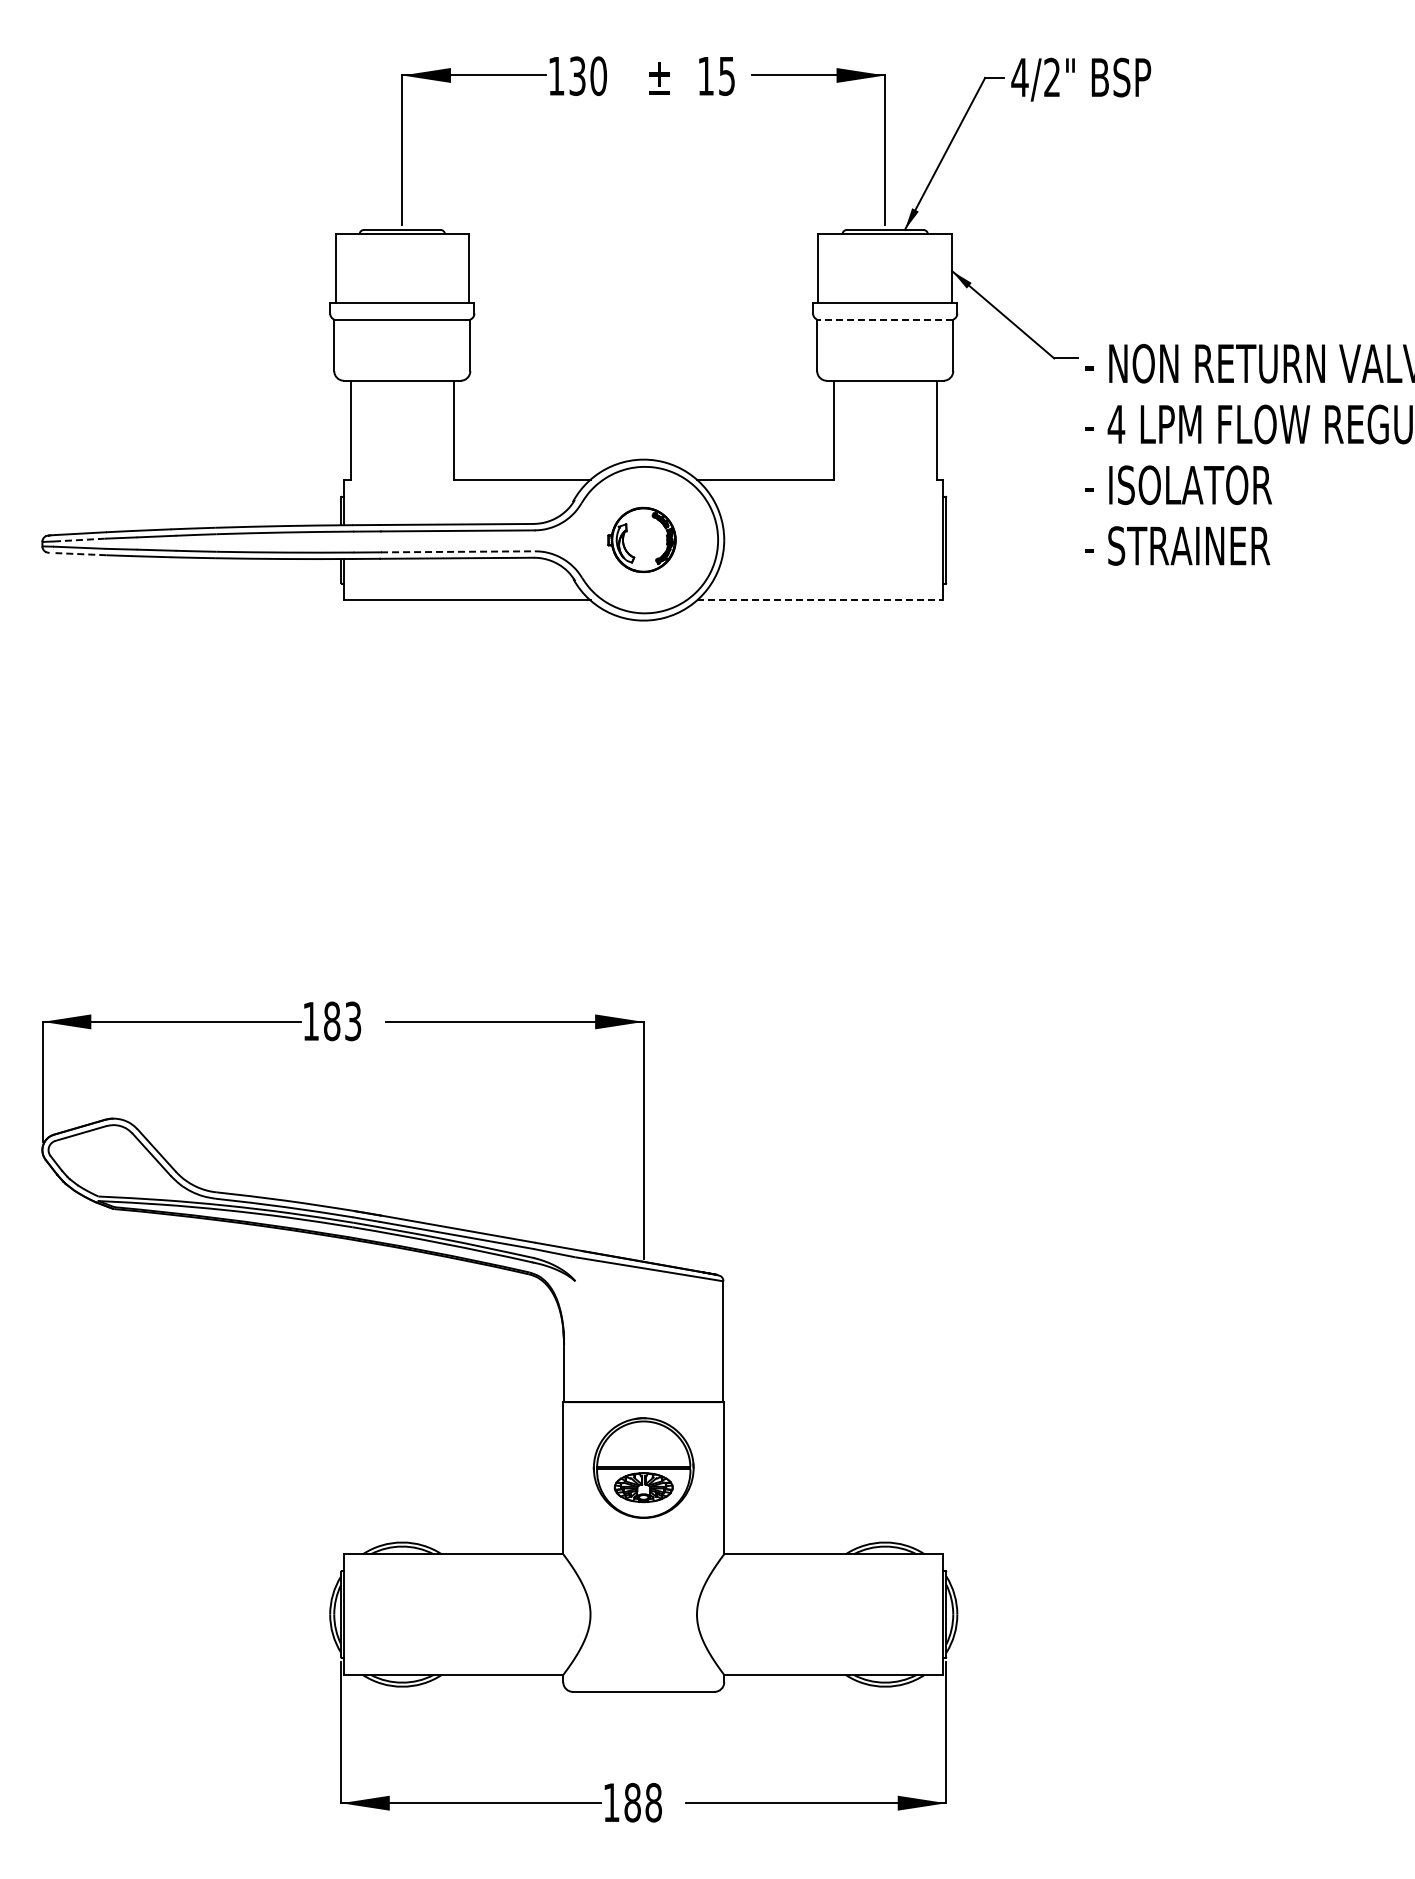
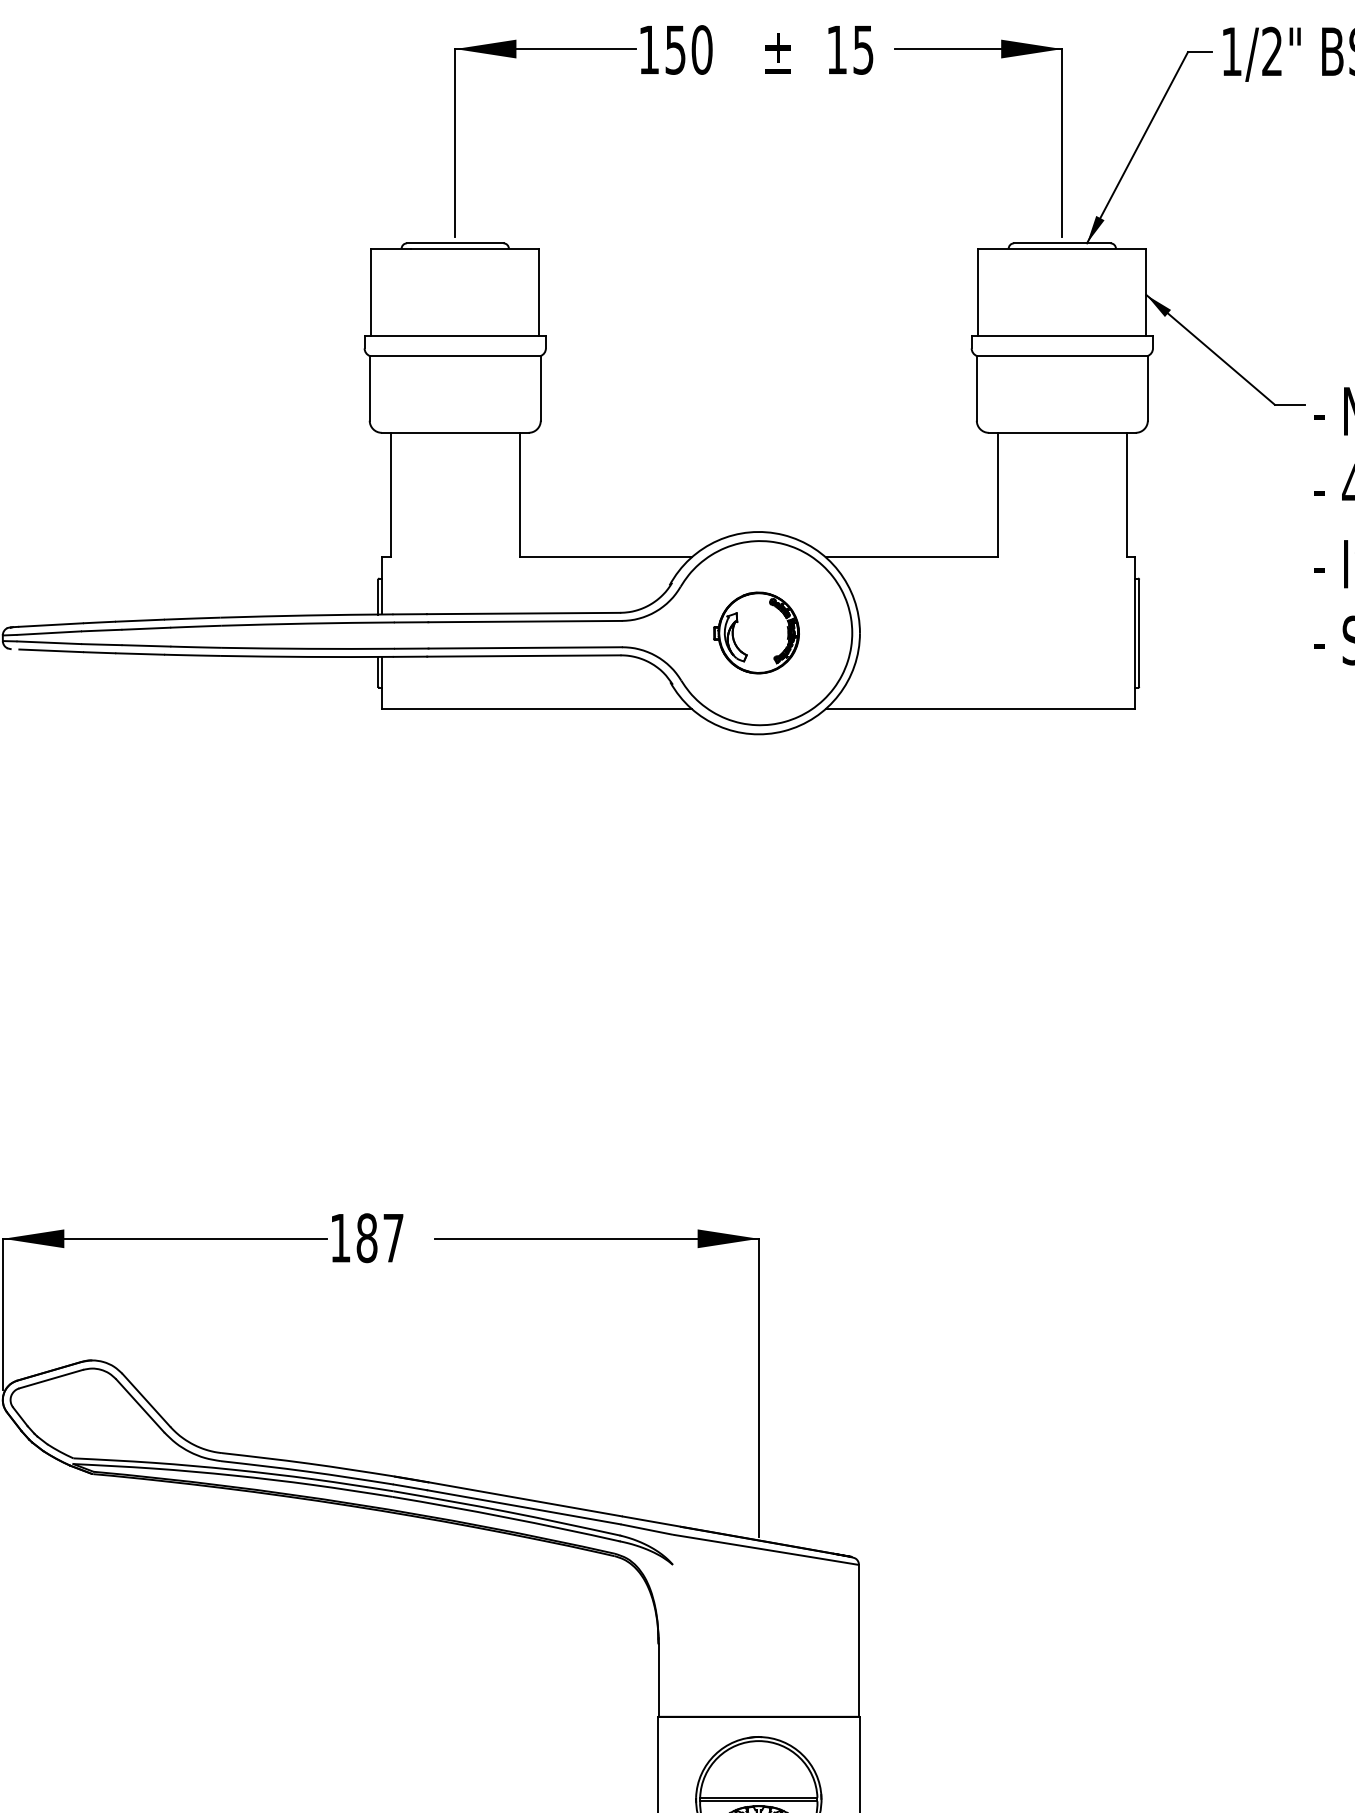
text: (577, 75) -> (675, 49), 130 -> 150
text: (1019, 77) -> (1231, 51), 4/2" -> 1/2"
line: (884, 319) -> (1061, 355), dashed -> solid
line: (79, 540) -> (49, 633), dashed -> solid
line: (457, 551) -> (524, 647), dashed -> solid
line: (80, 554) -> (50, 651), dashed -> solid
line: (820, 600) -> (980, 709), dashed -> solid
text: (353, 1021) -> (393, 1238), 183 -> 187

